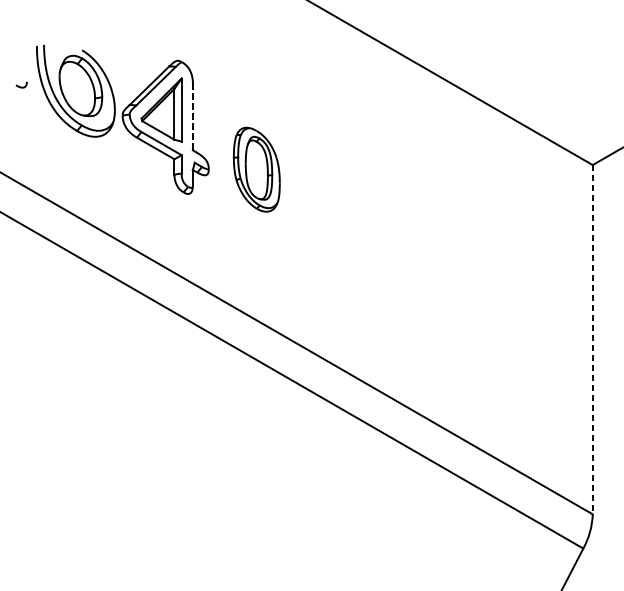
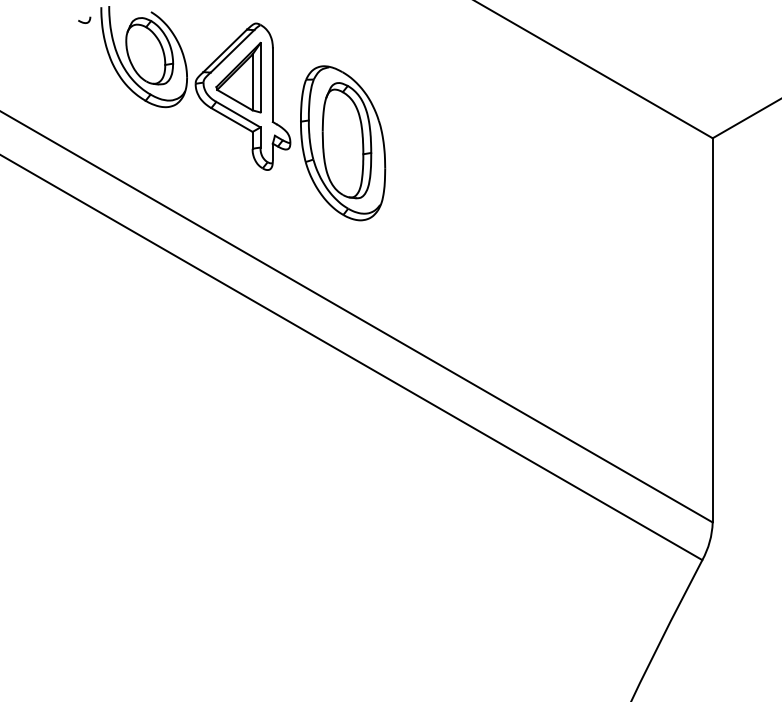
curve: (20, 86) -> (83, 21), moved
line: (192, 117) -> (272, 85), dashed -> solid
part: (257, 169) -> (343, 143), size x1.67
line: (592, 339) -> (712, 330), dashed -> solid

